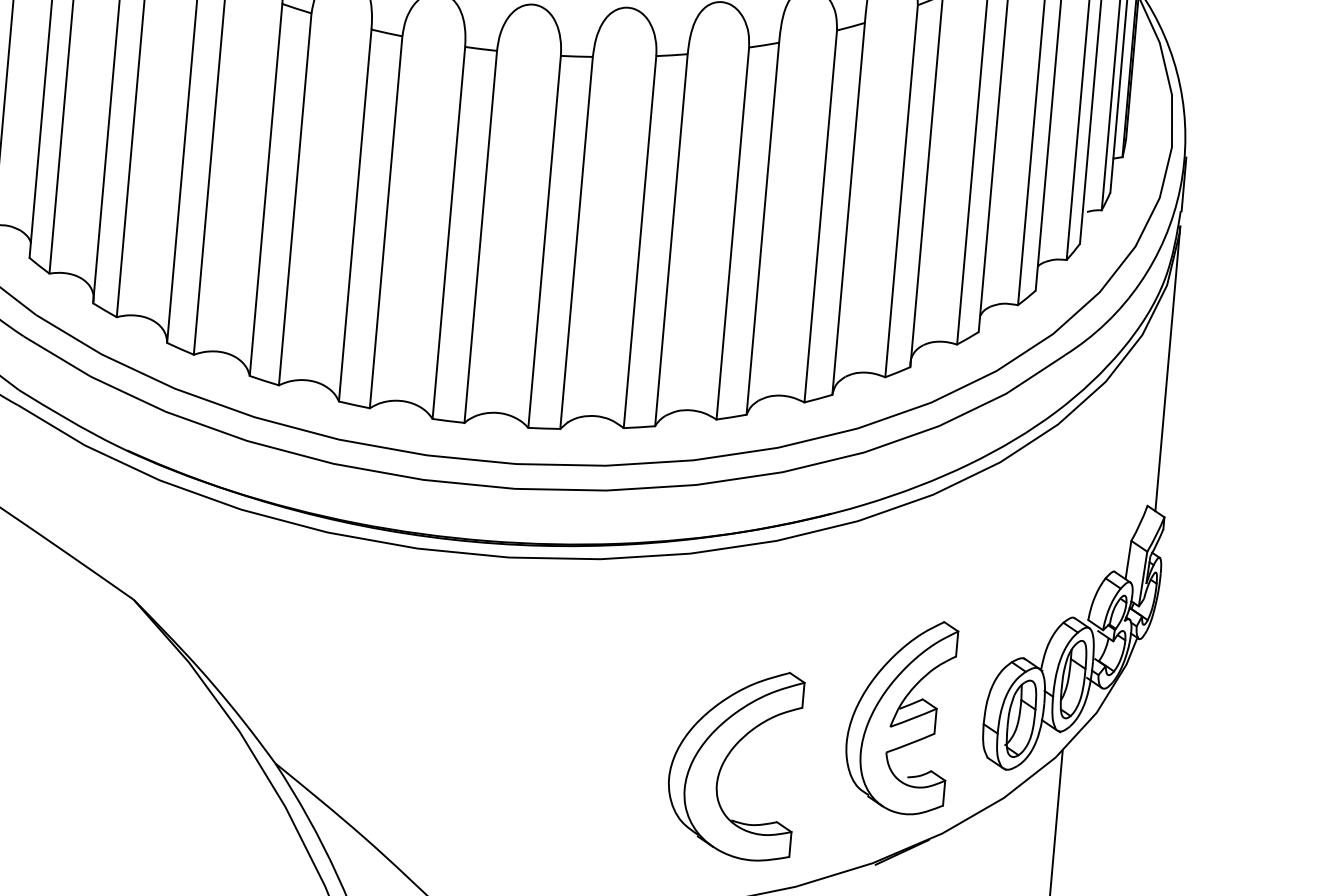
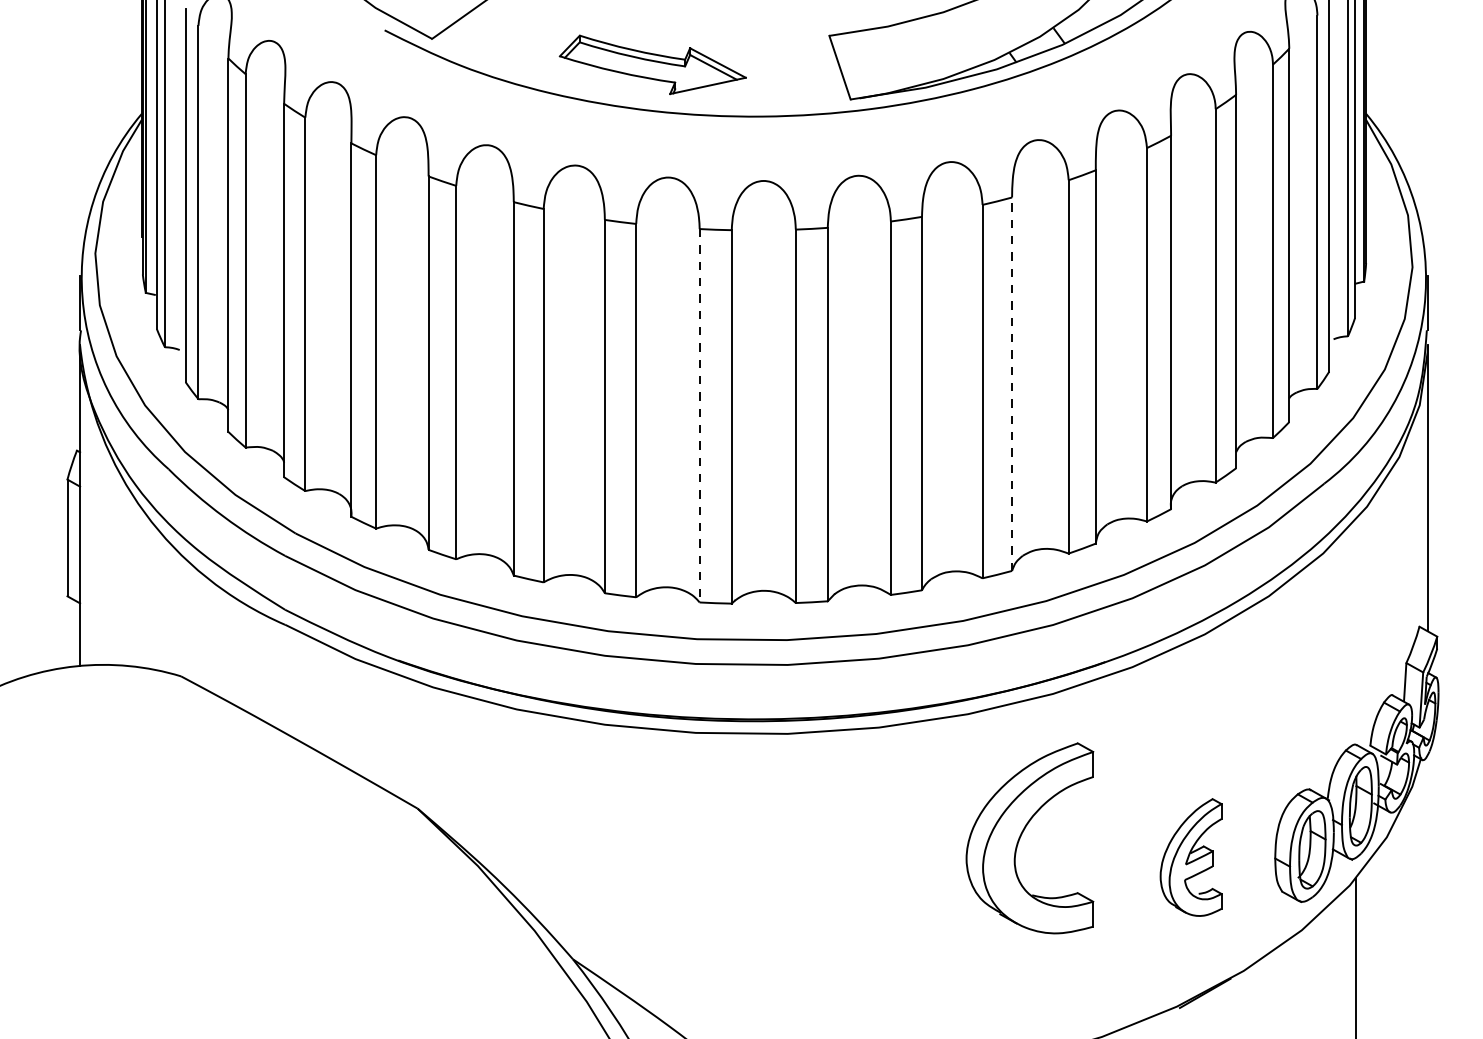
line: (763, 229) -> (1012, 384), solid -> dashed
line: (448, 232) -> (699, 415), solid -> dashed
part: (899, 715) -> (1190, 857), size x0.6
part: (726, 758) -> (1022, 834), moved

